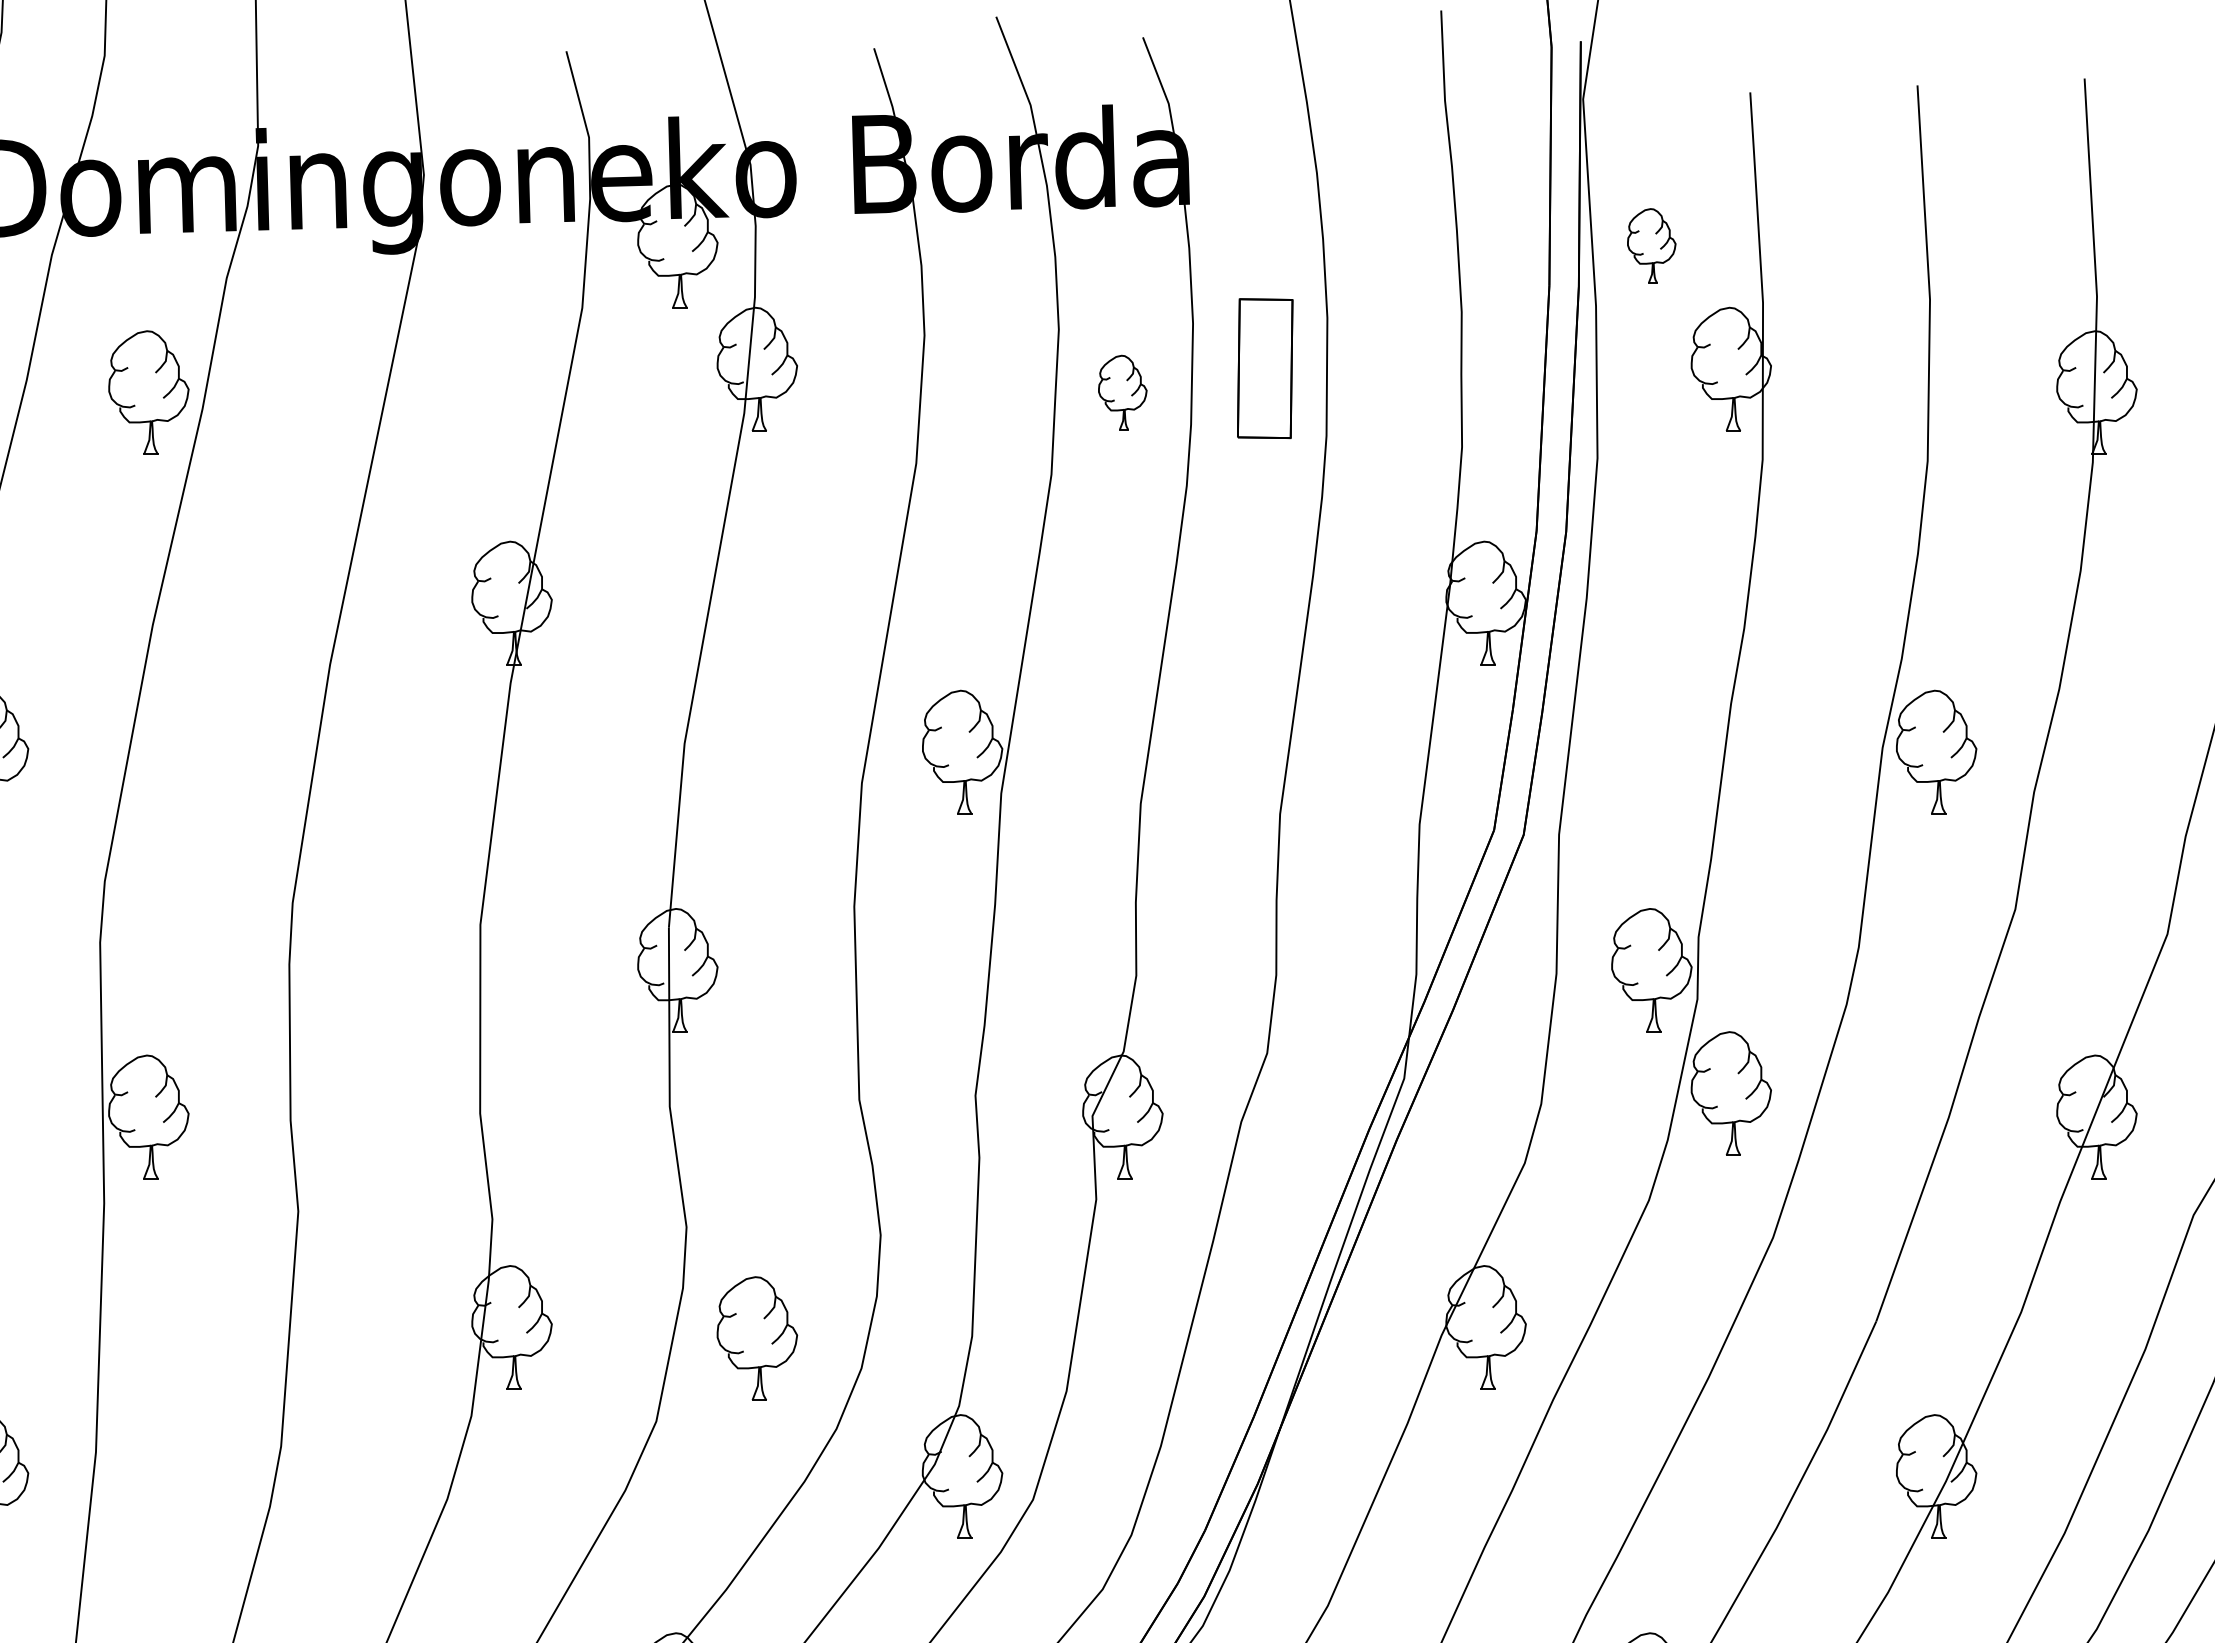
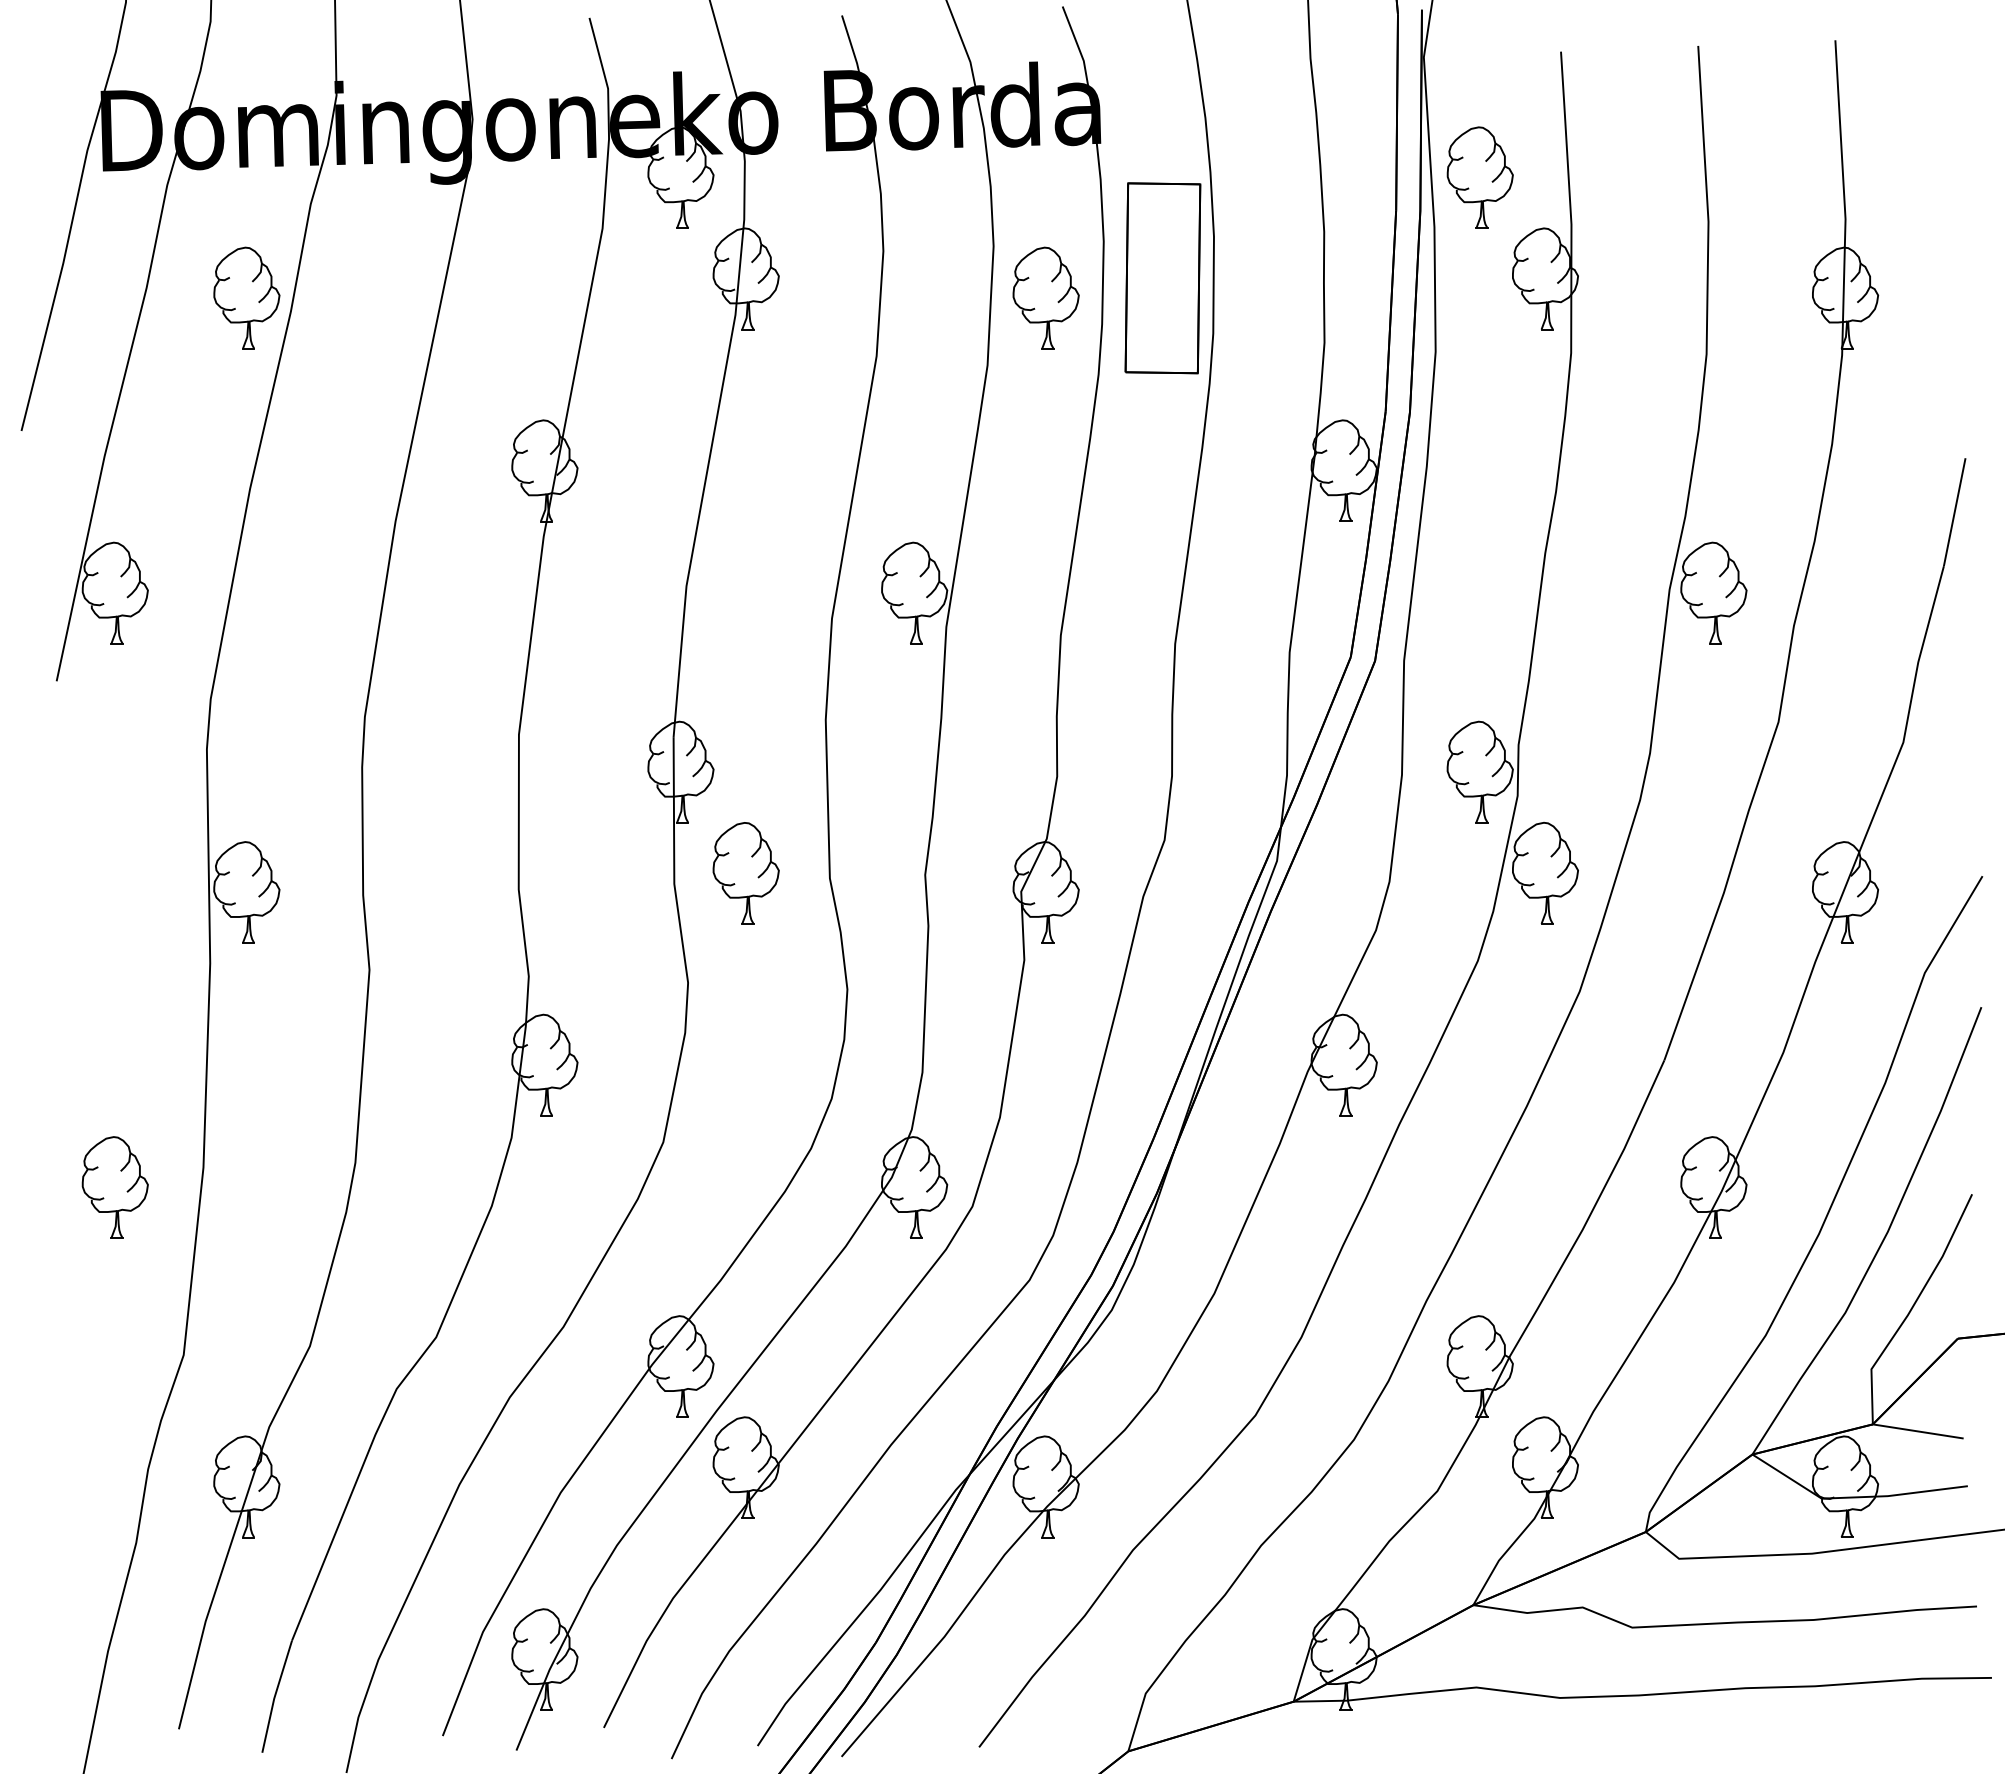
part: (1650, 245) -> (1479, 177), size x1.67
part: (1264, 368) -> (1162, 278), size x1.67
part: (1122, 391) -> (1045, 297), size x1.67
part: (756, 1338) -> (745, 873), moved

